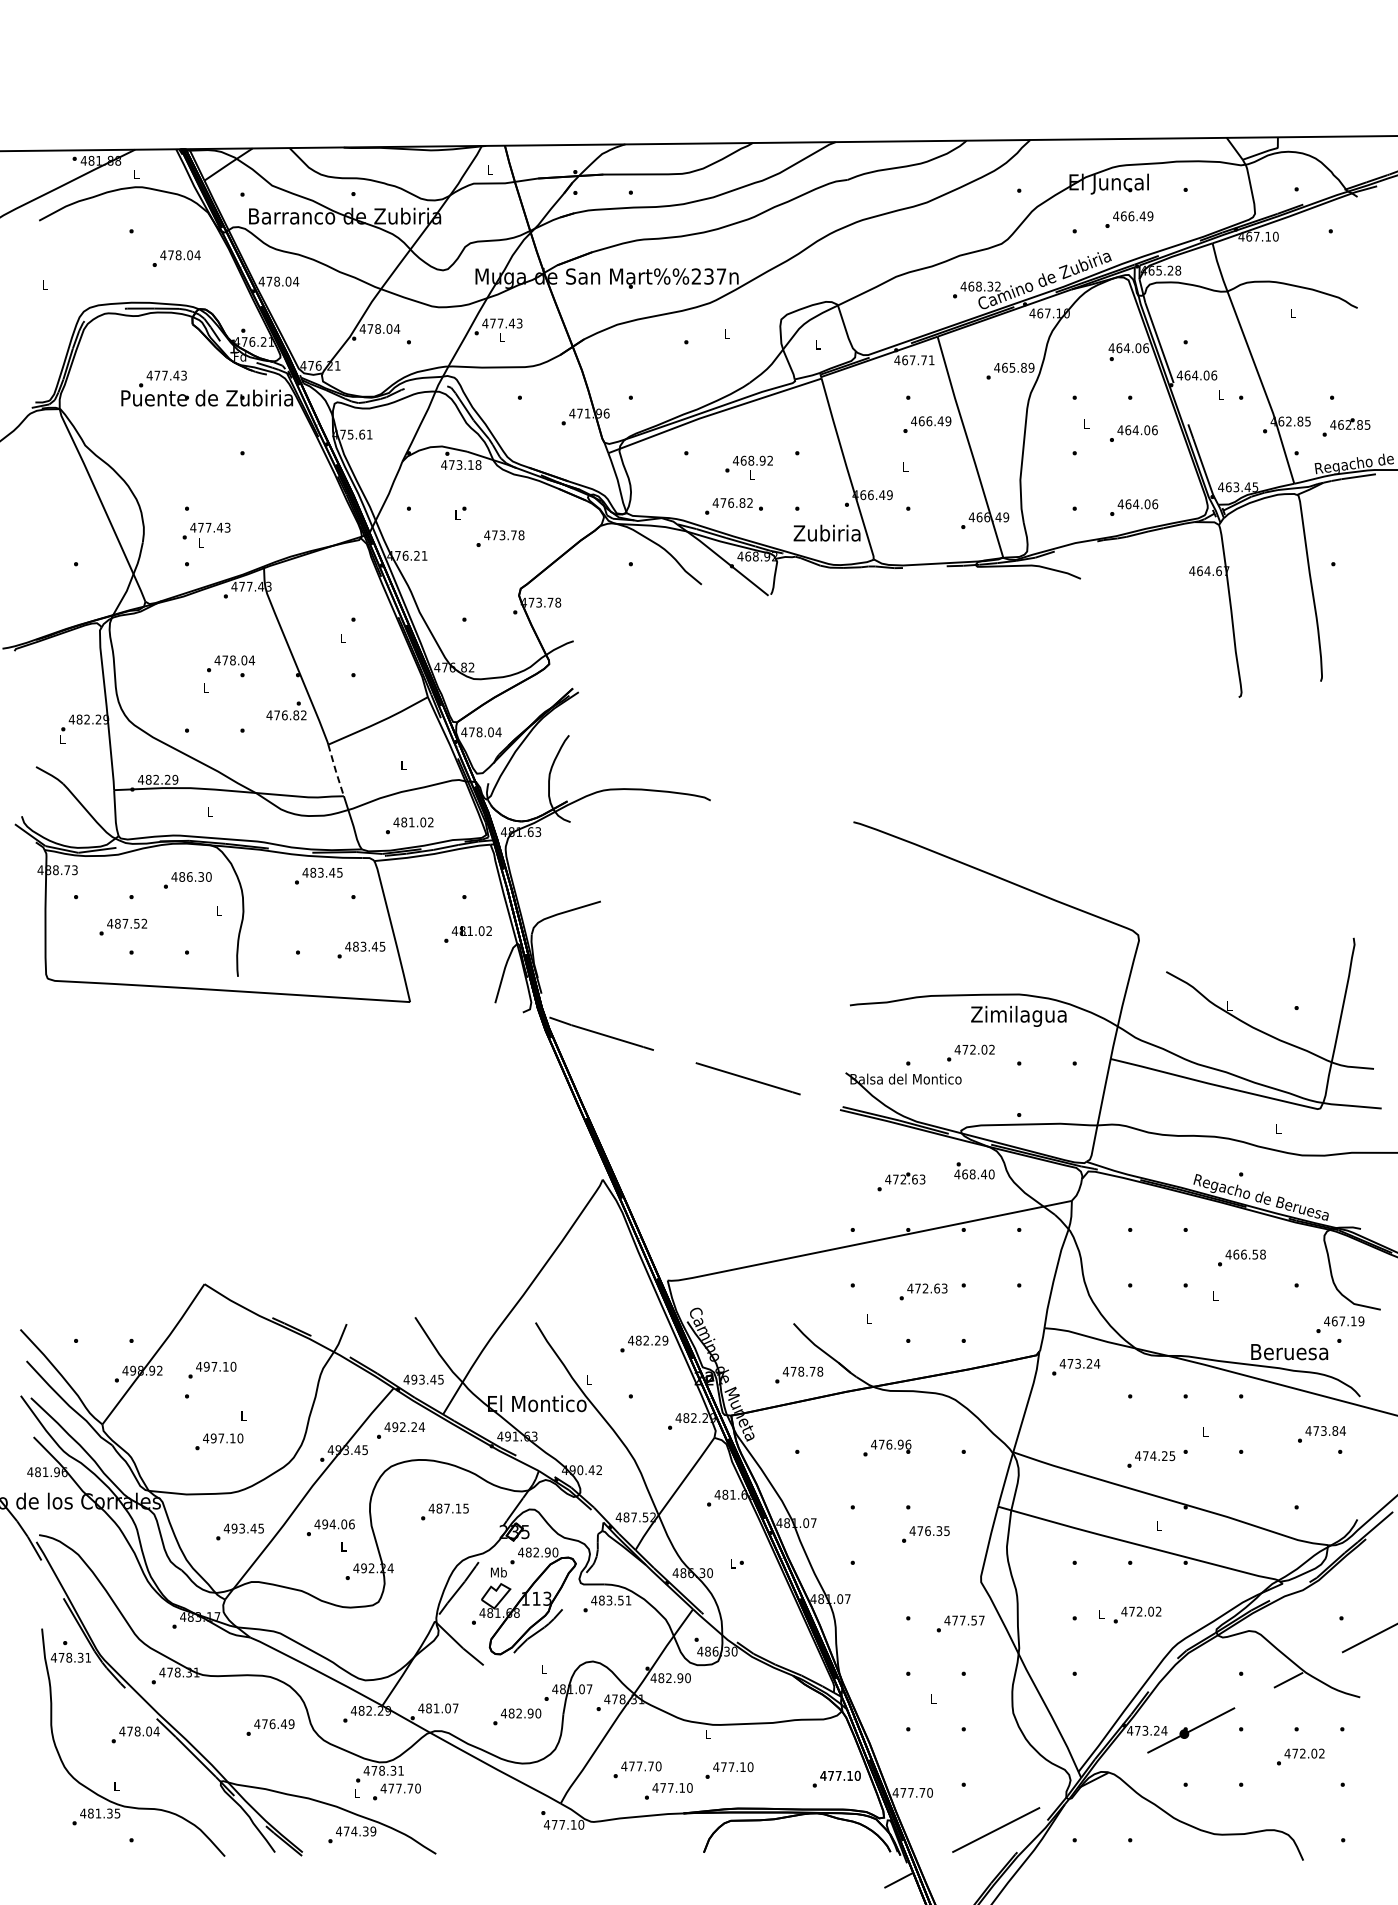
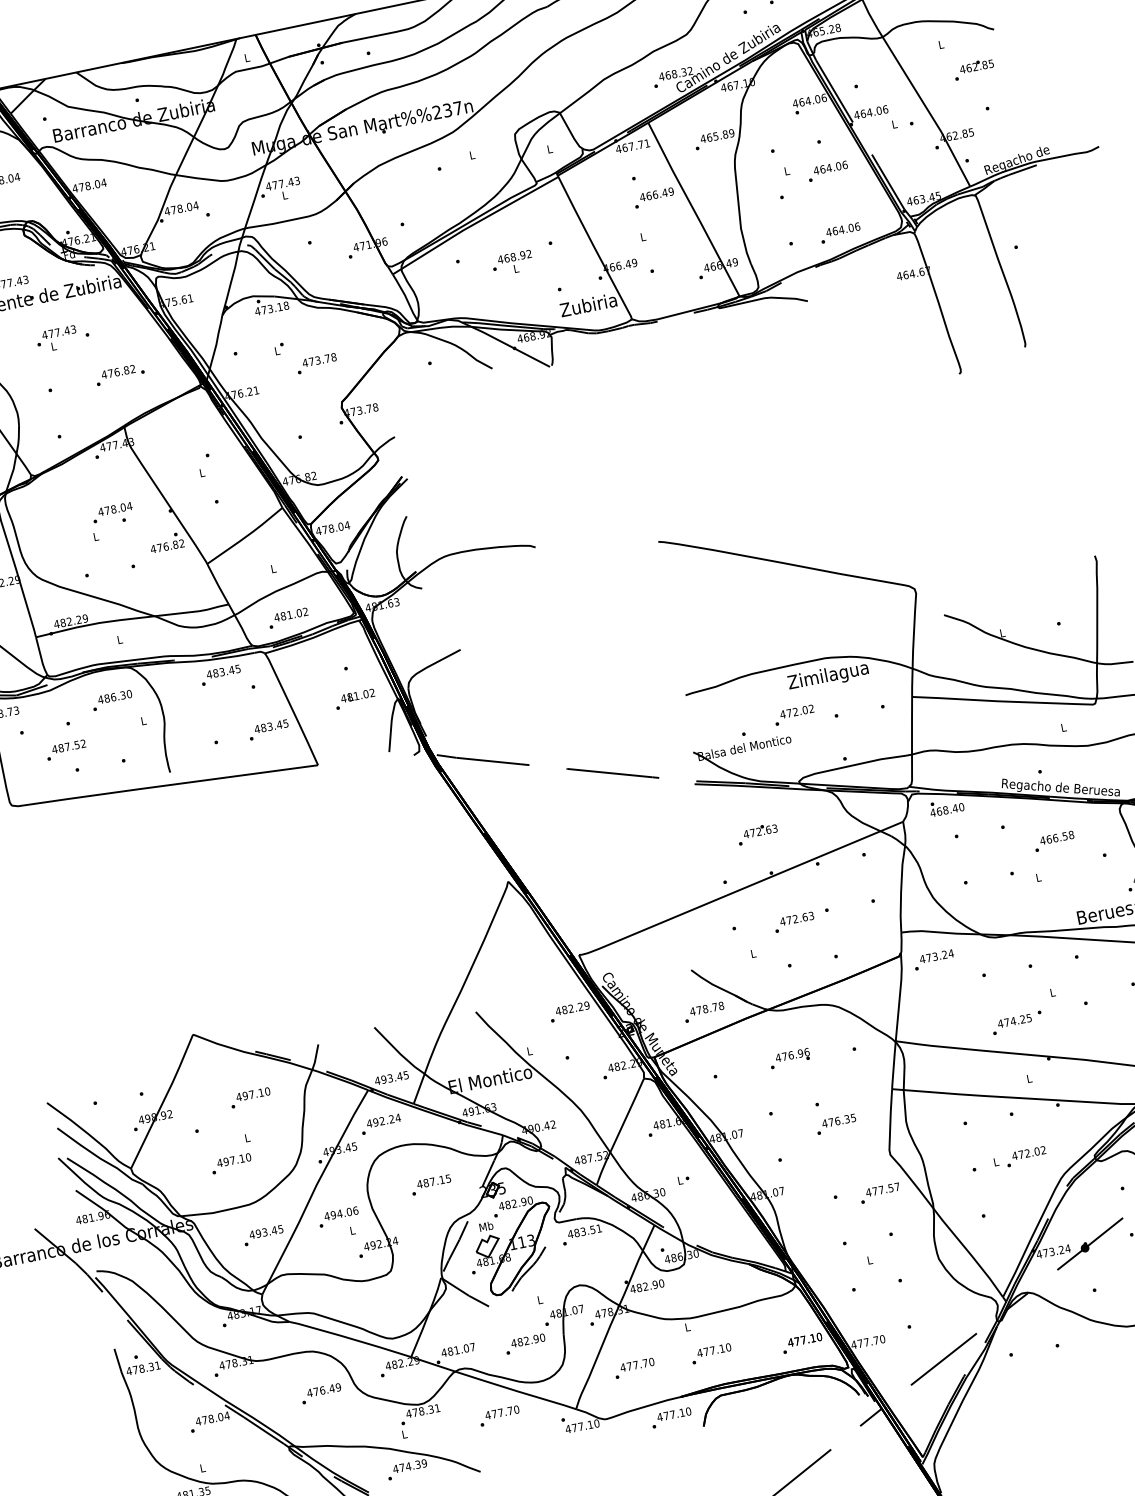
text: (1346, 427) -> (974, 69), moved
text: (733, 506) -> (119, 374), moved
text: (206, 534) -> (56, 338), moved
line: (335, 771) -> (217, 585), dashed -> solid
text: (974, 1170) -> (946, 806), moved
text: (212, 1369) -> (250, 1097), moved
text: (396, 1791) -> (499, 1415), moved
text: (668, 1791) -> (671, 1418), moved

